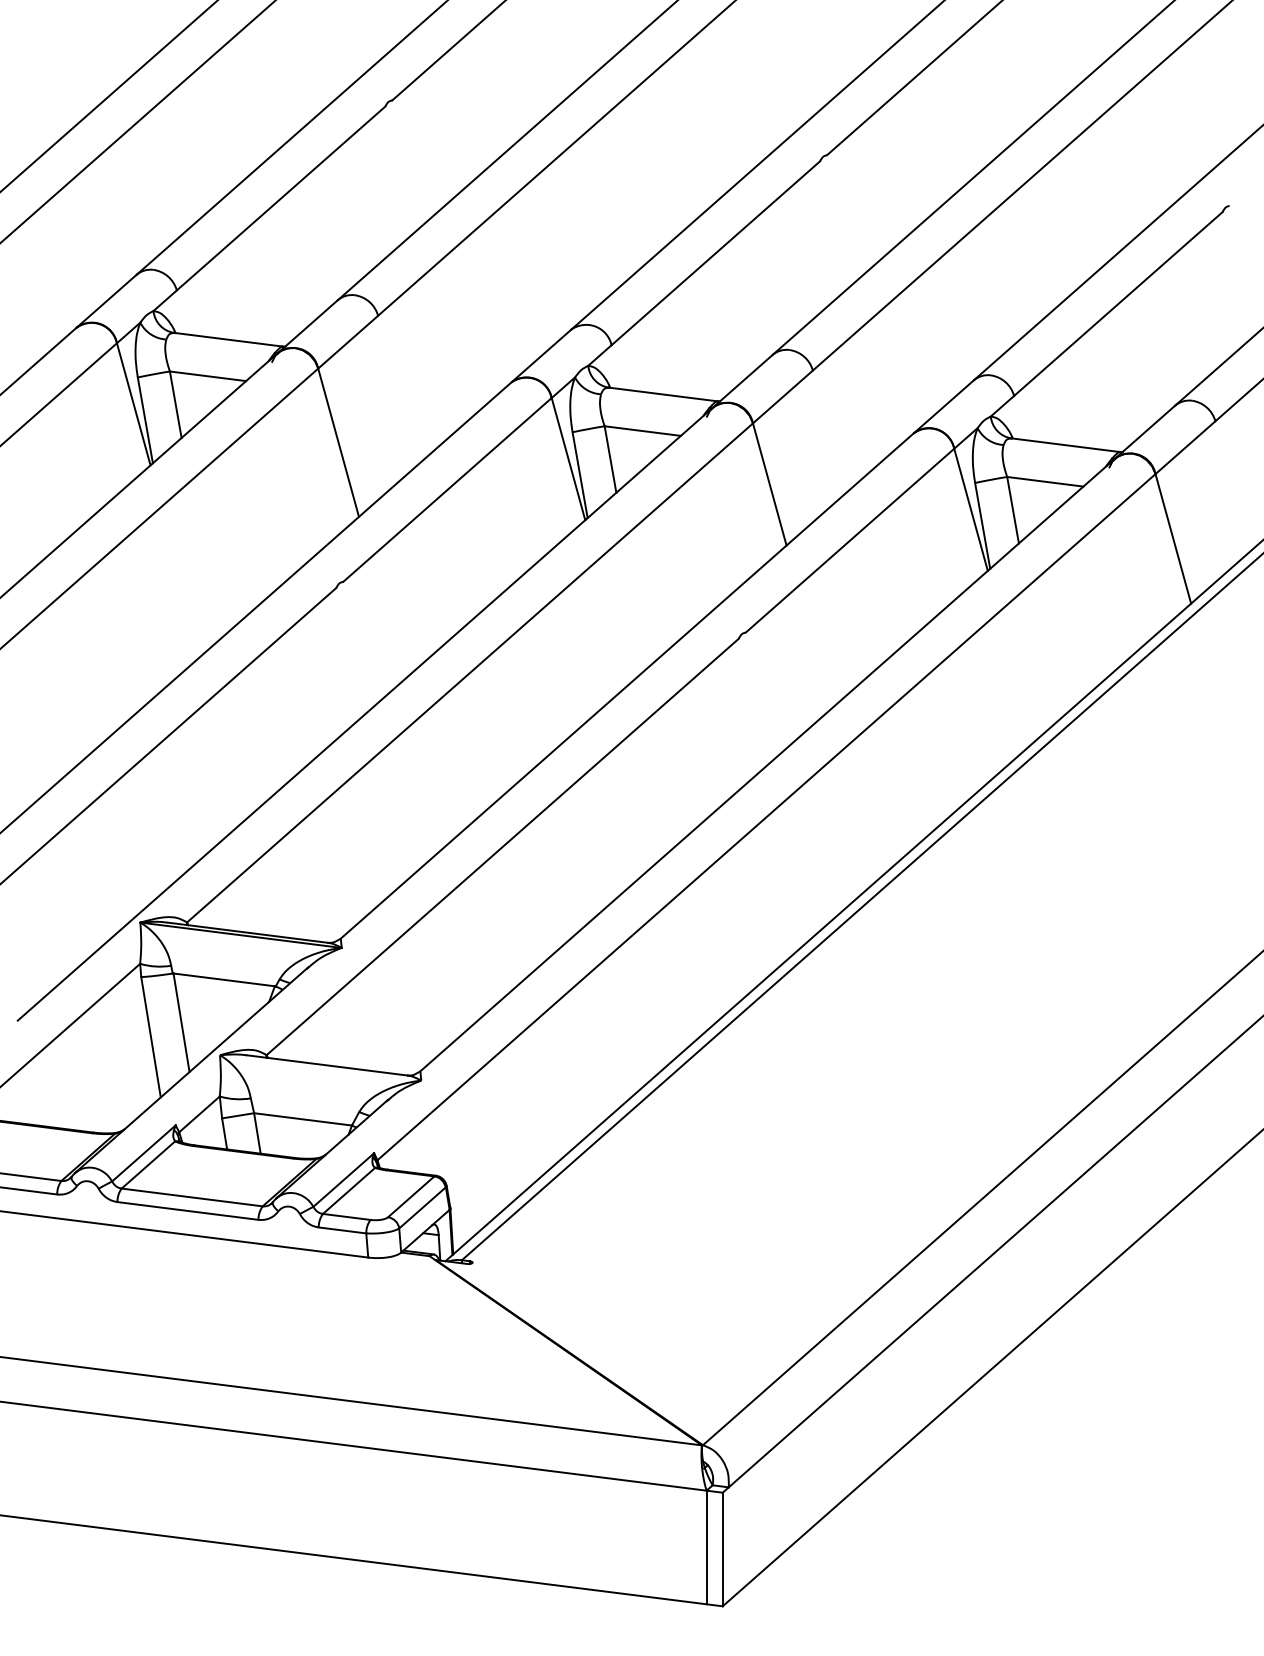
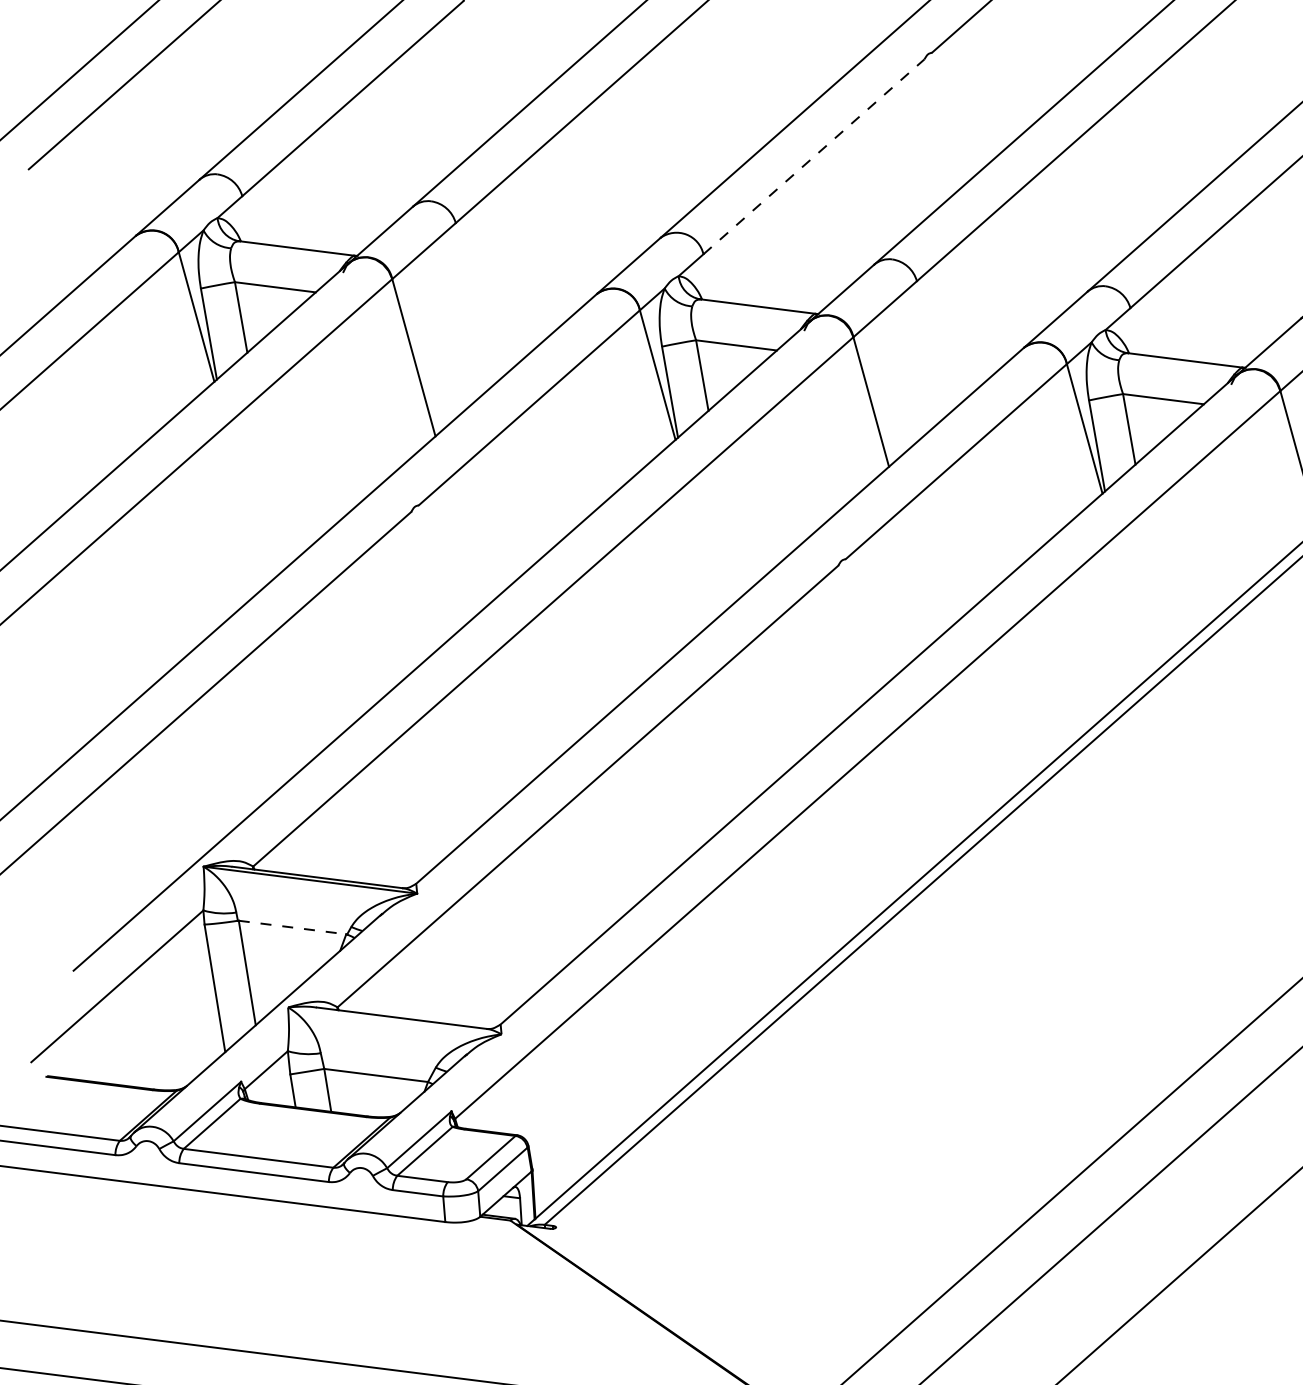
line: (715, 253) -> (813, 157), solid -> dashed
line: (224, 979) -> (292, 927), solid -> dashed

